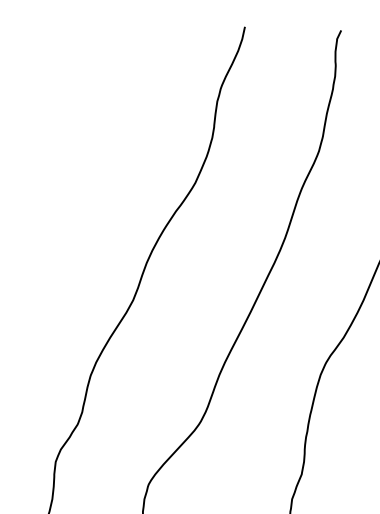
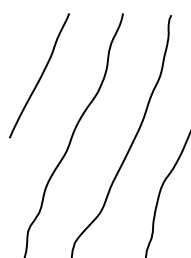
curve: (80, 150) -> (40, 75), added

